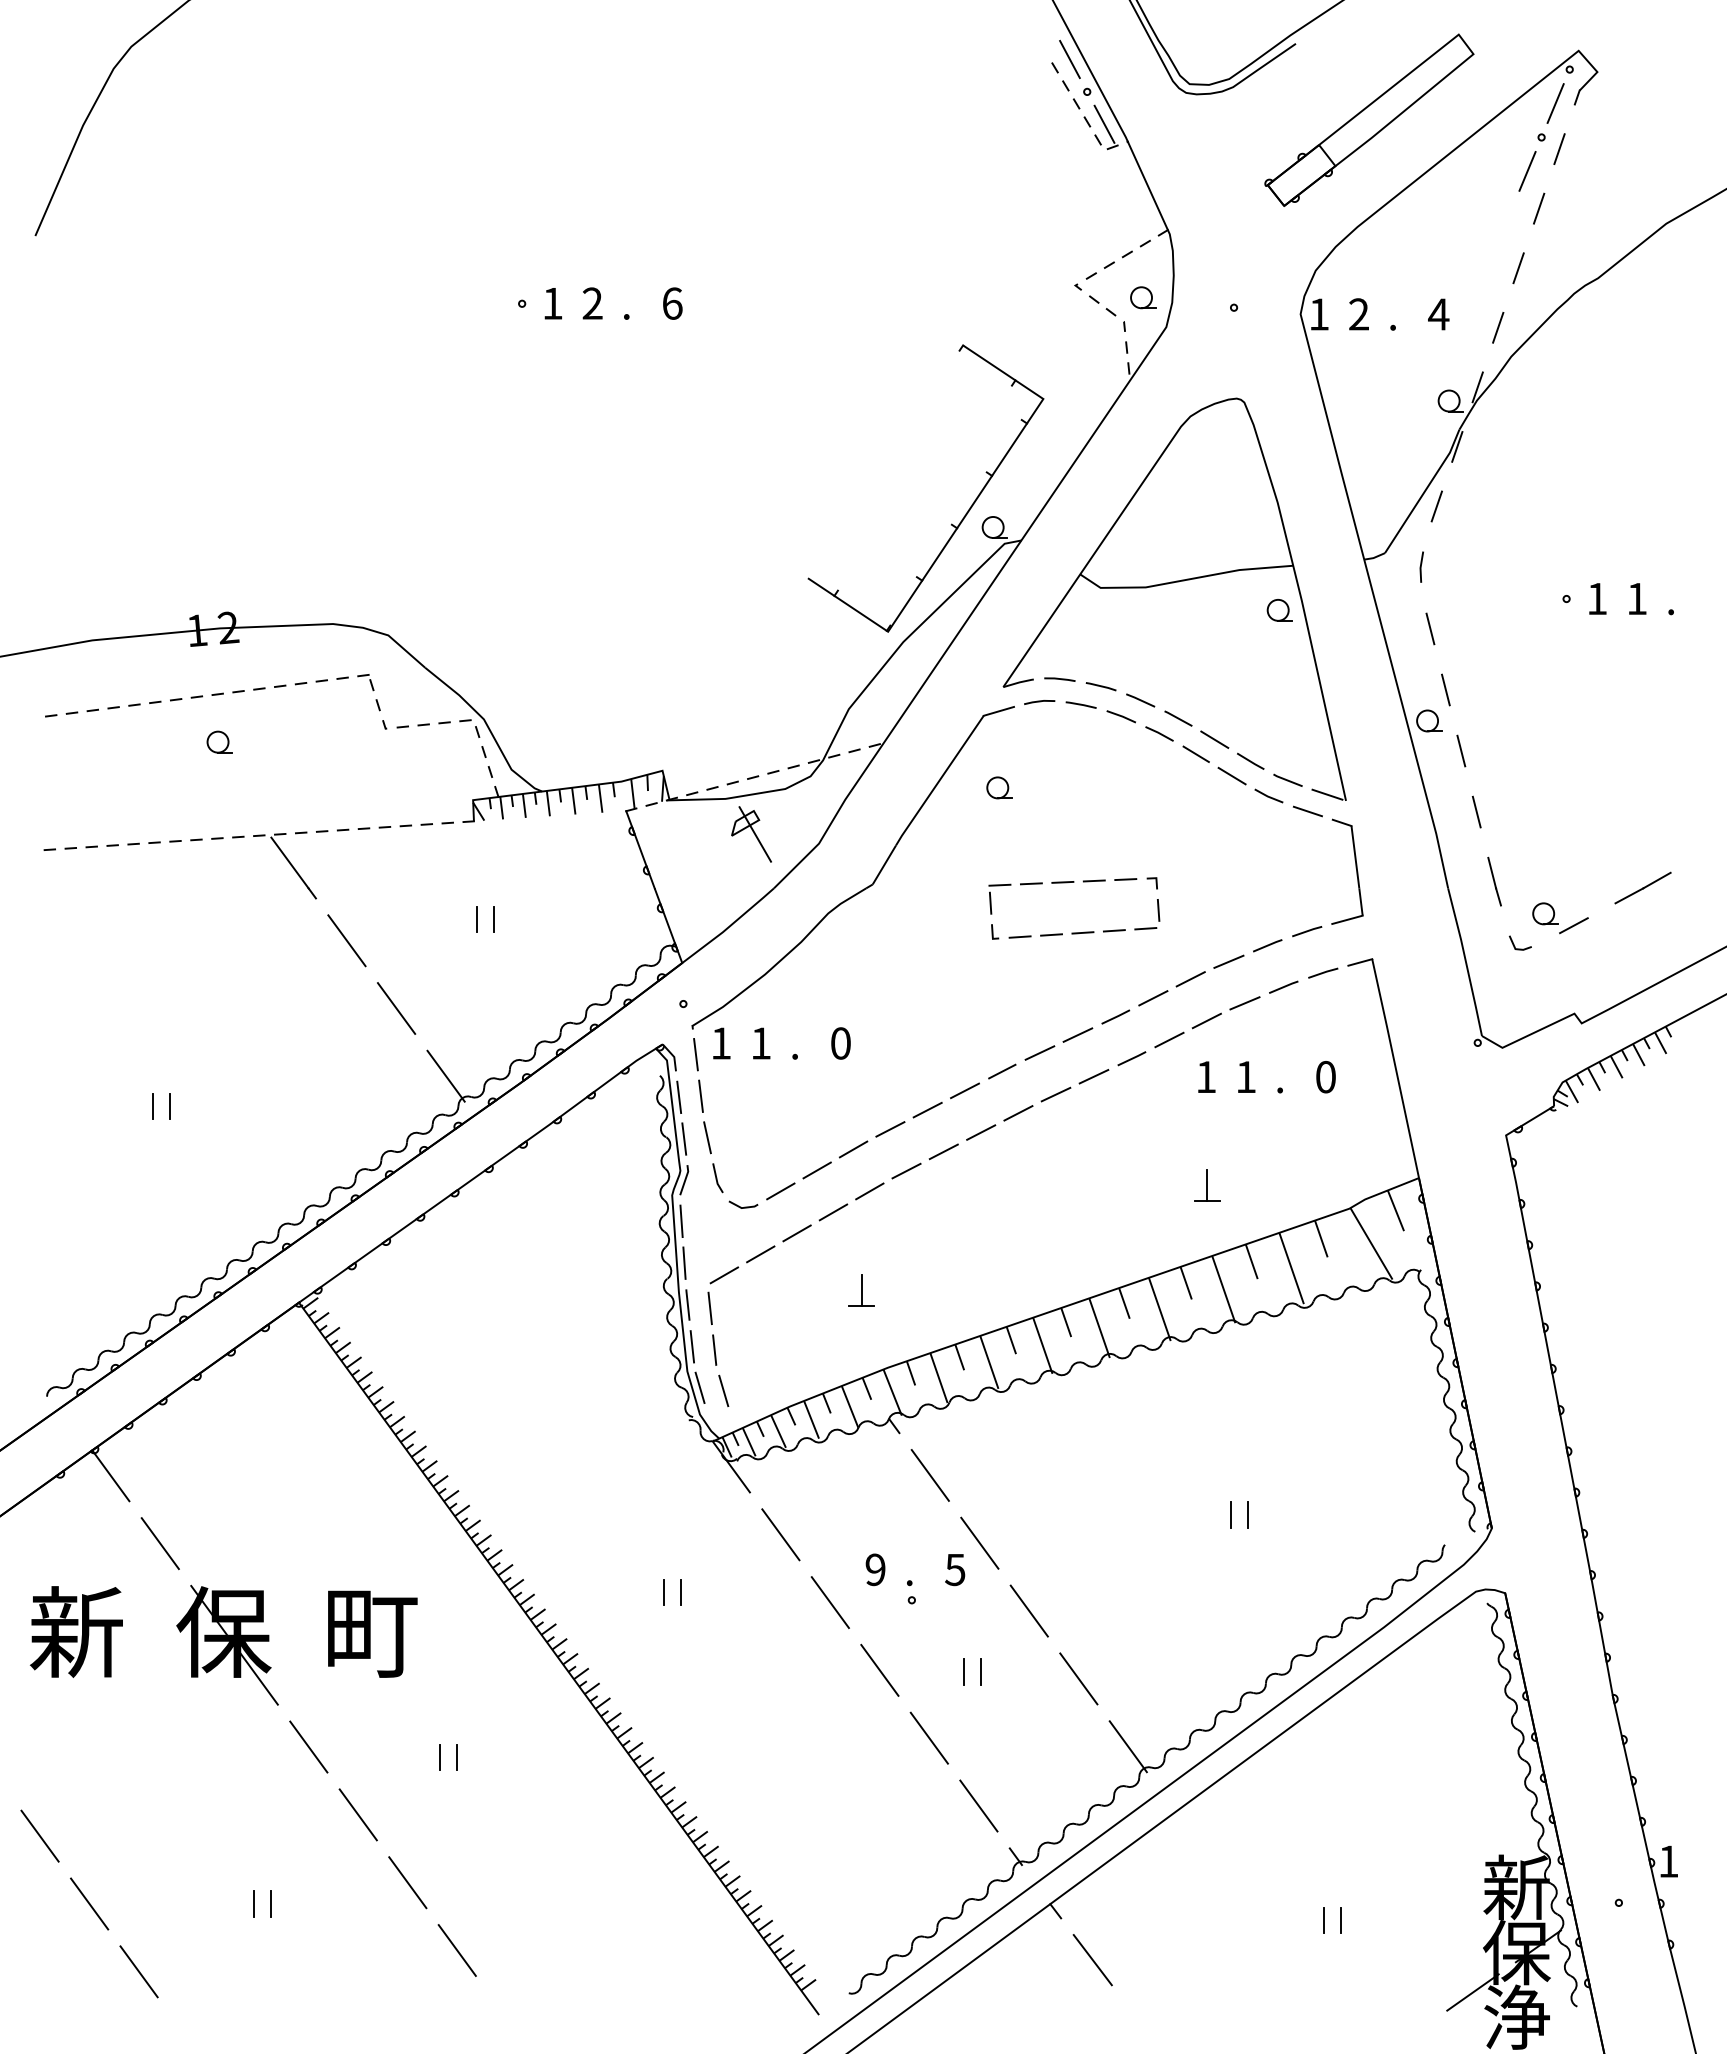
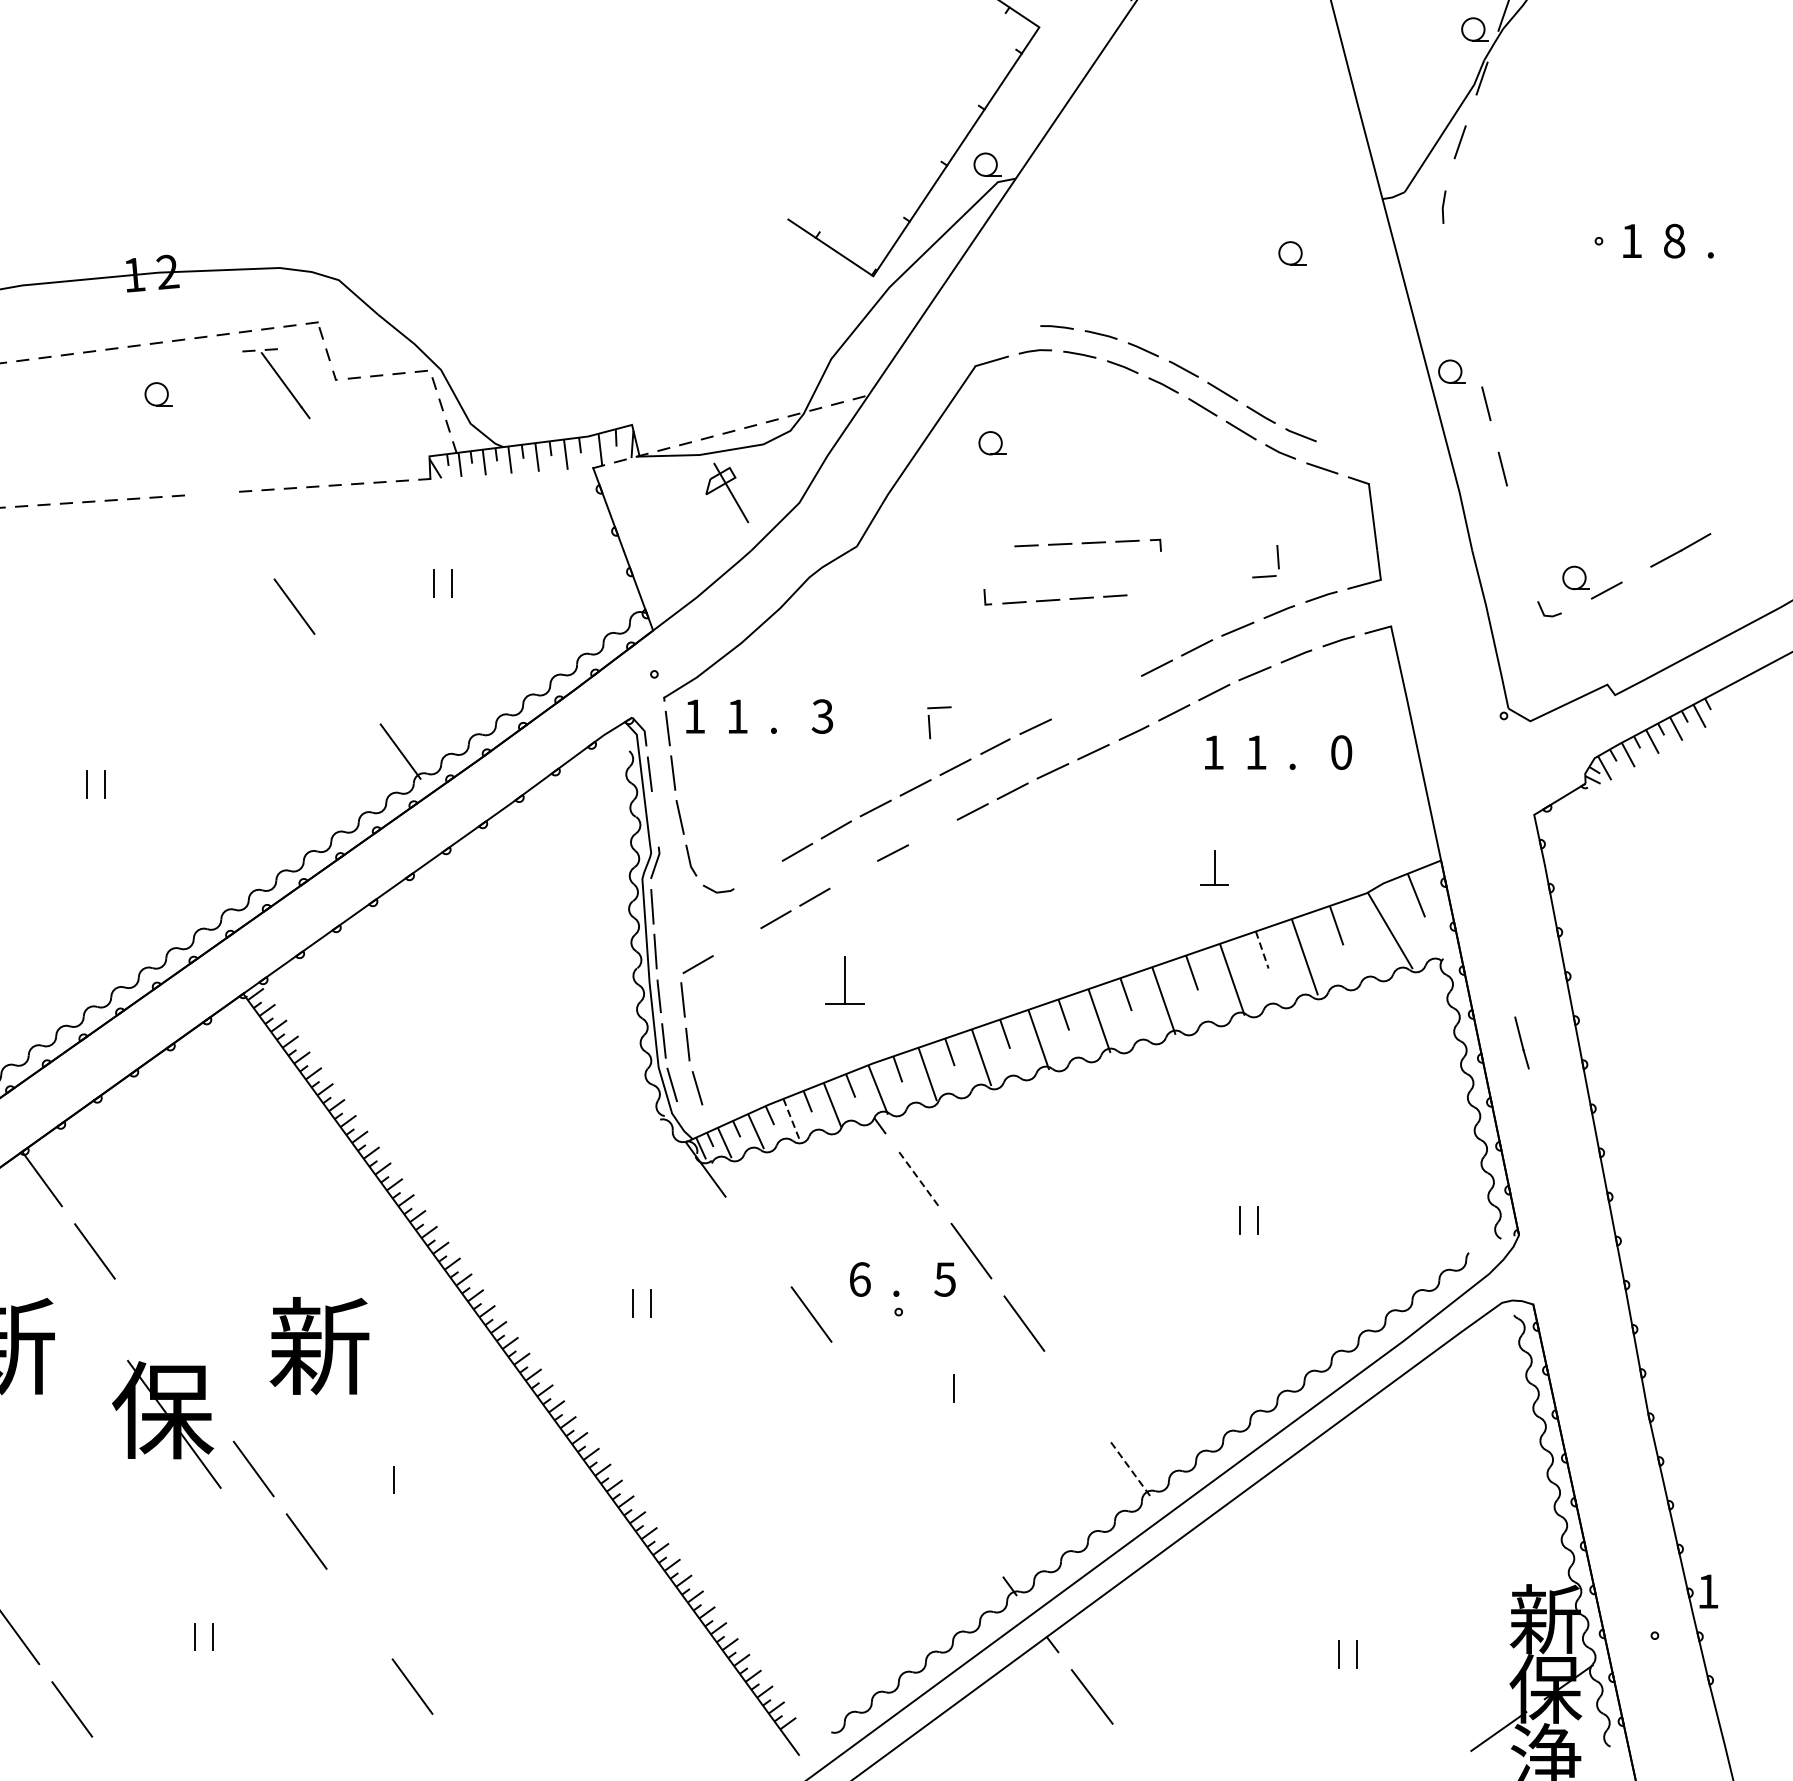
part: (1173, 583) -> (1178, 224), removed
text: (1637, 598) -> (1674, 240), 1 -> 8
line: (1430, 628) -> (1453, 272), removed
line: (1445, 689) -> (1469, 338), removed
part: (284, 866) -> (275, 383), moved
line: (1494, 881) -> (1521, 1042), moved
part: (991, 898) -> (930, 721), moved
part: (1157, 913) -> (1276, 560), moved
line: (396, 1008) -> (347, 679), removed
line: (1115, 1016) -> (1116, 687), removed
line: (1077, 1034) -> (1075, 706), removed
text: (840, 1043) -> (822, 716), 0 -> 3
line: (684, 1138) -> (655, 818), removed
line: (943, 1151) -> (932, 832), removed
line: (780, 1191) -> (758, 874), removed
line: (869, 1191) -> (853, 874), removed
line: (760, 1254) -> (736, 942), removed
line: (1251, 1262) -> (1261, 950), solid -> dashed
part: (861, 1290) -> (844, 980), size x1.4
line: (811, 1420) -> (791, 1119), solid -> dashed
line: (930, 1475) -> (918, 1178), solid -> dashed
line: (780, 1534) -> (758, 1241), removed
text: (875, 1569) -> (859, 1279), 9 -> 6
text: (370, 1631) -> (319, 1345), 町 -> 新
part: (227, 1644) -> (166, 1423), moved
line: (879, 1669) -> (864, 1386), removed
line: (980, 1671) -> (972, 1388), removed
line: (1078, 1678) -> (1076, 1395), removed
line: (928, 1737) -> (916, 1458), removed
line: (1128, 1746) -> (1130, 1468), solid -> dashed
line: (456, 1756) -> (411, 1479), removed
line: (978, 1805) -> (969, 1531), removed
line: (407, 1882) -> (359, 1613), removed

